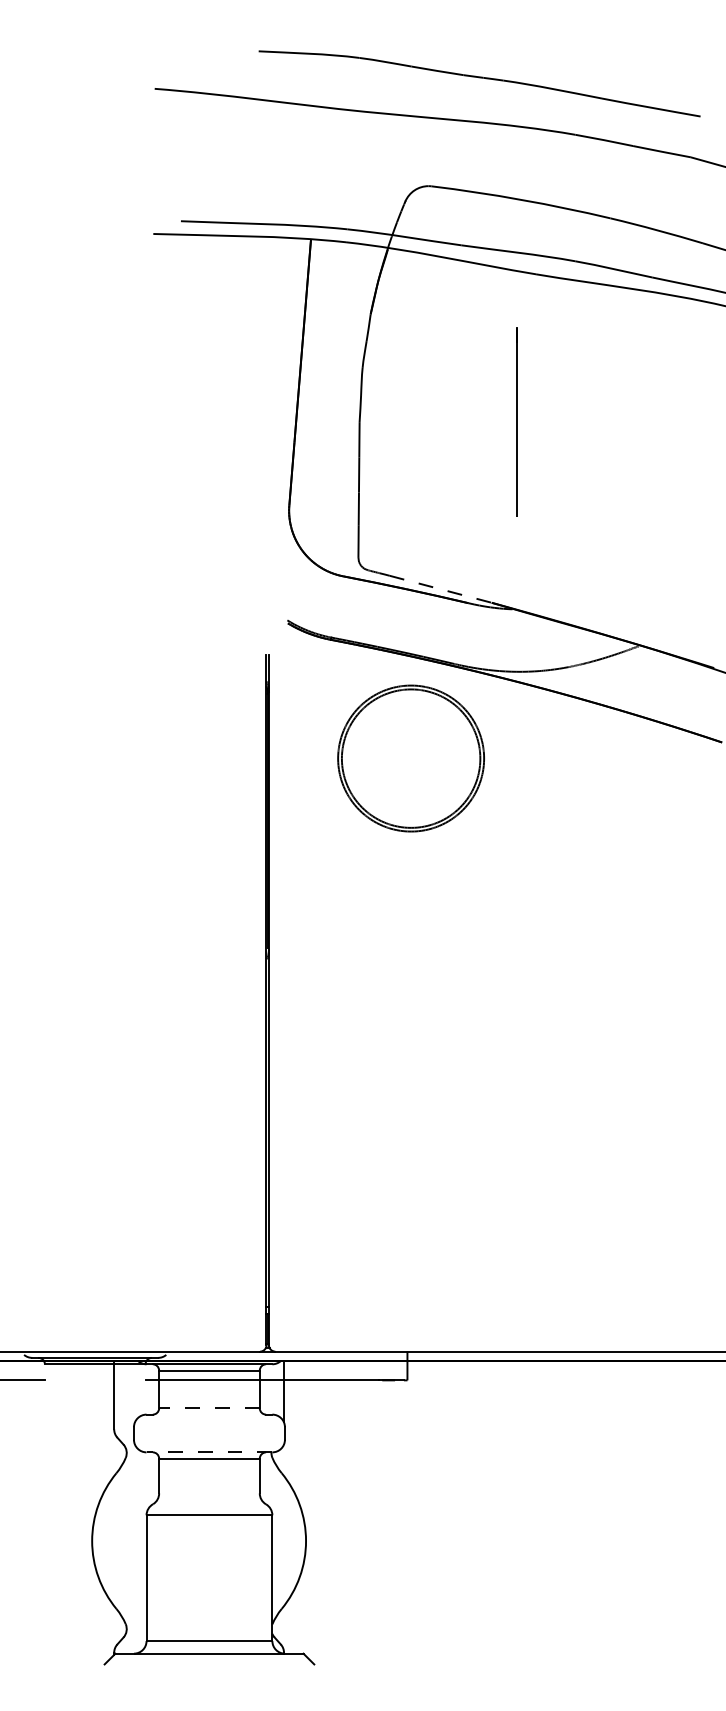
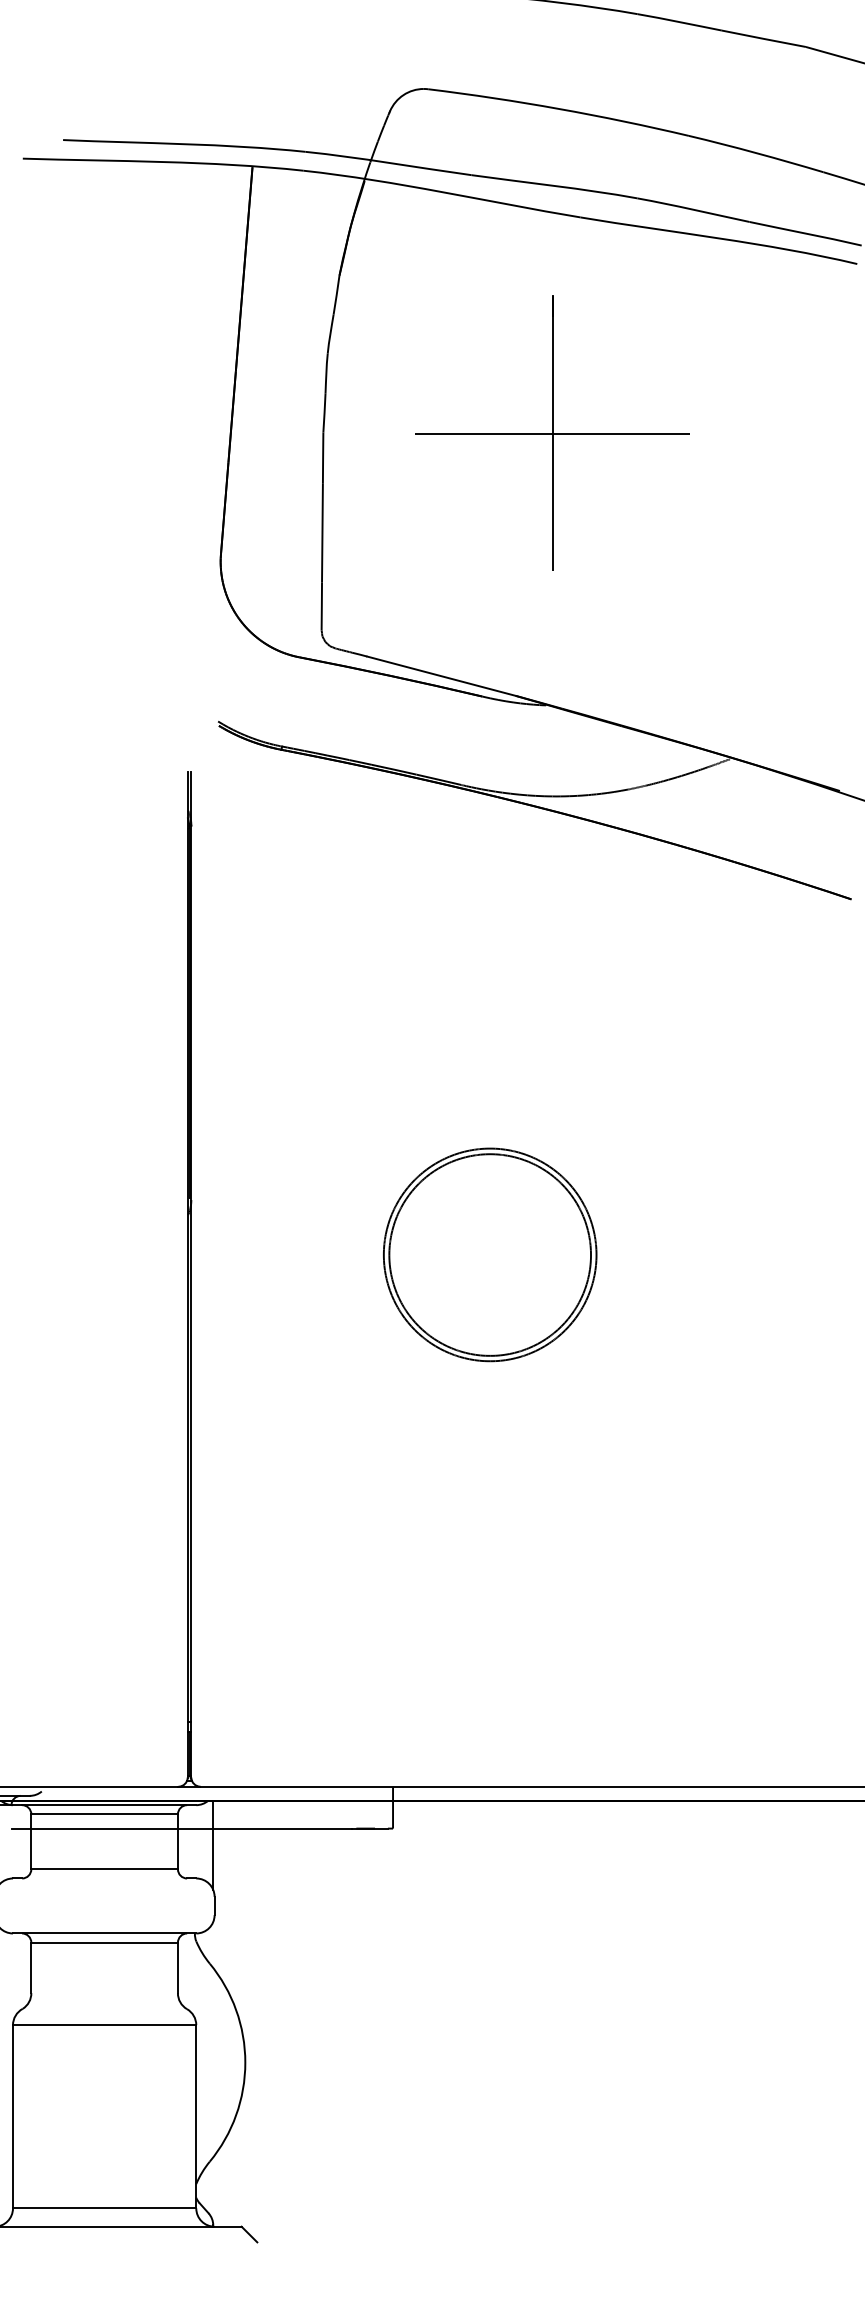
line: (516, 422) -> (551, 433), added
line: (440, 589) -> (441, 676), dashed -> solid
part: (410, 758) -> (489, 1254), moved
line: (208, 1408) -> (103, 1869), dashed -> solid
line: (209, 1452) -> (104, 1933), dashed -> solid

